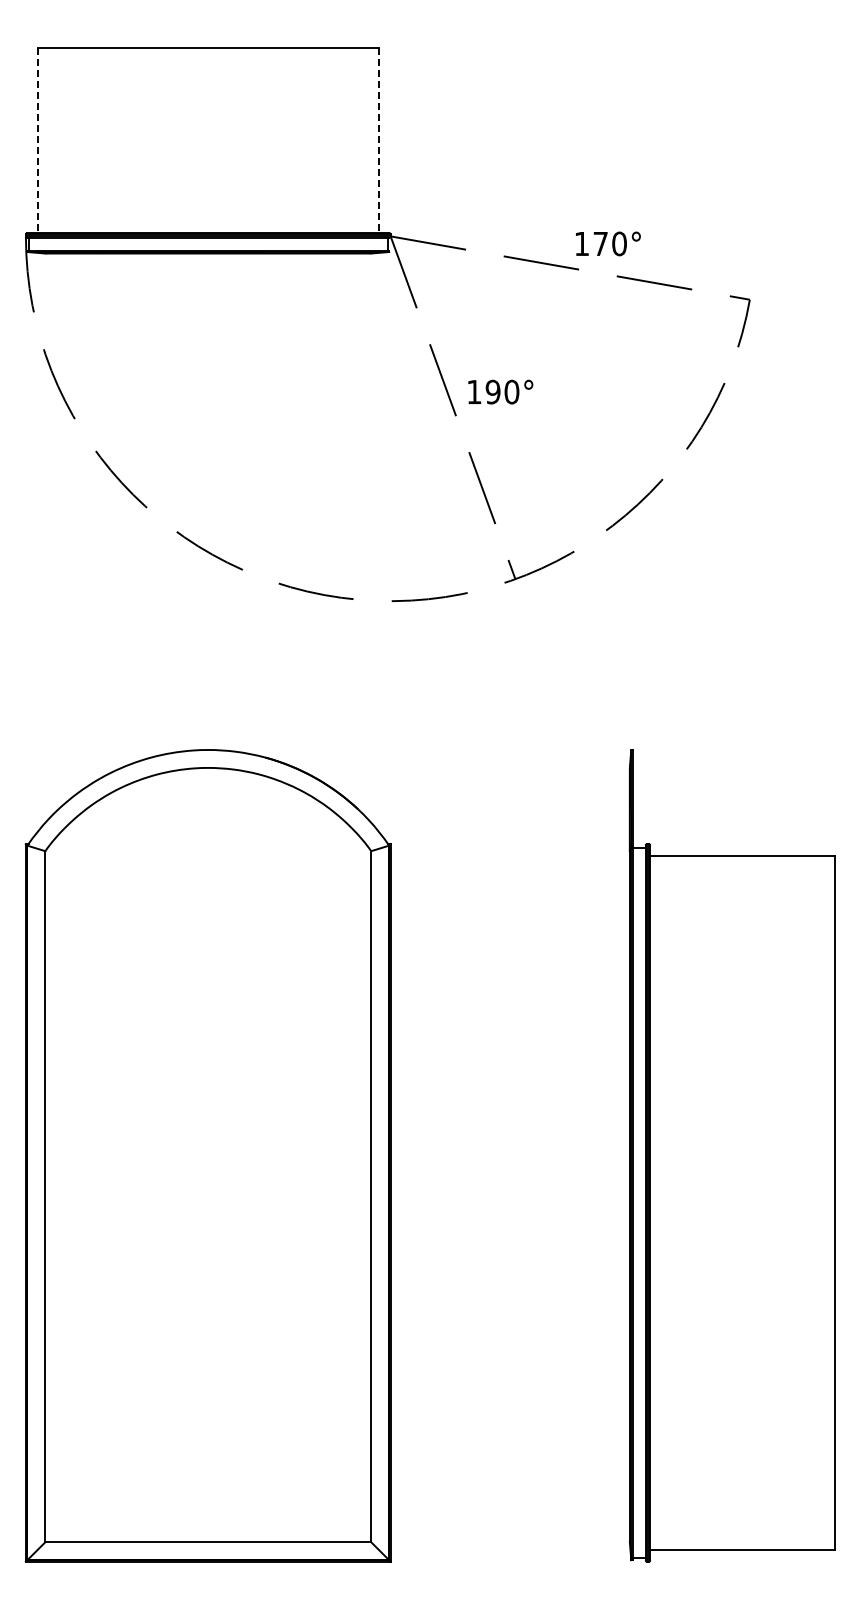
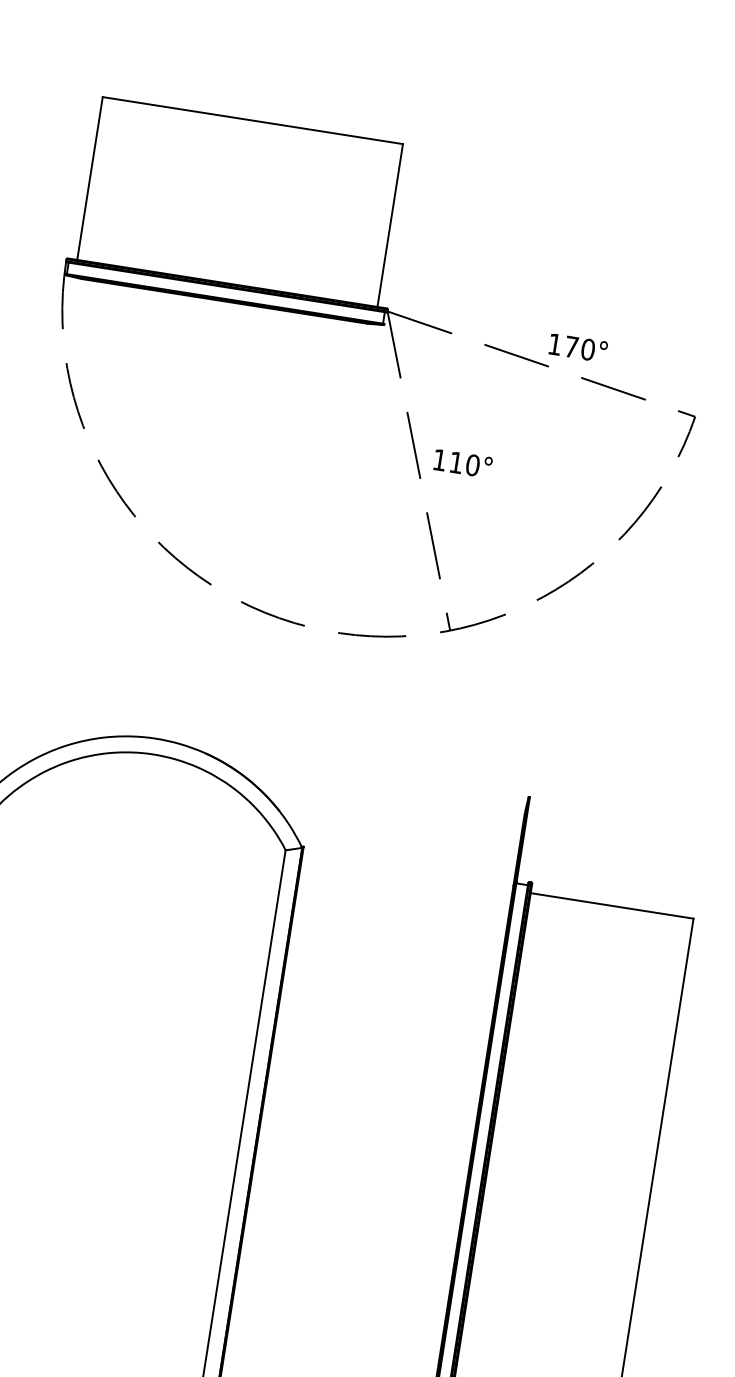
line: (37, 141) -> (89, 179), dashed -> solid
line: (378, 141) -> (389, 226), dashed -> solid
text: (492, 391) -> (455, 462), 190° -> 110°

